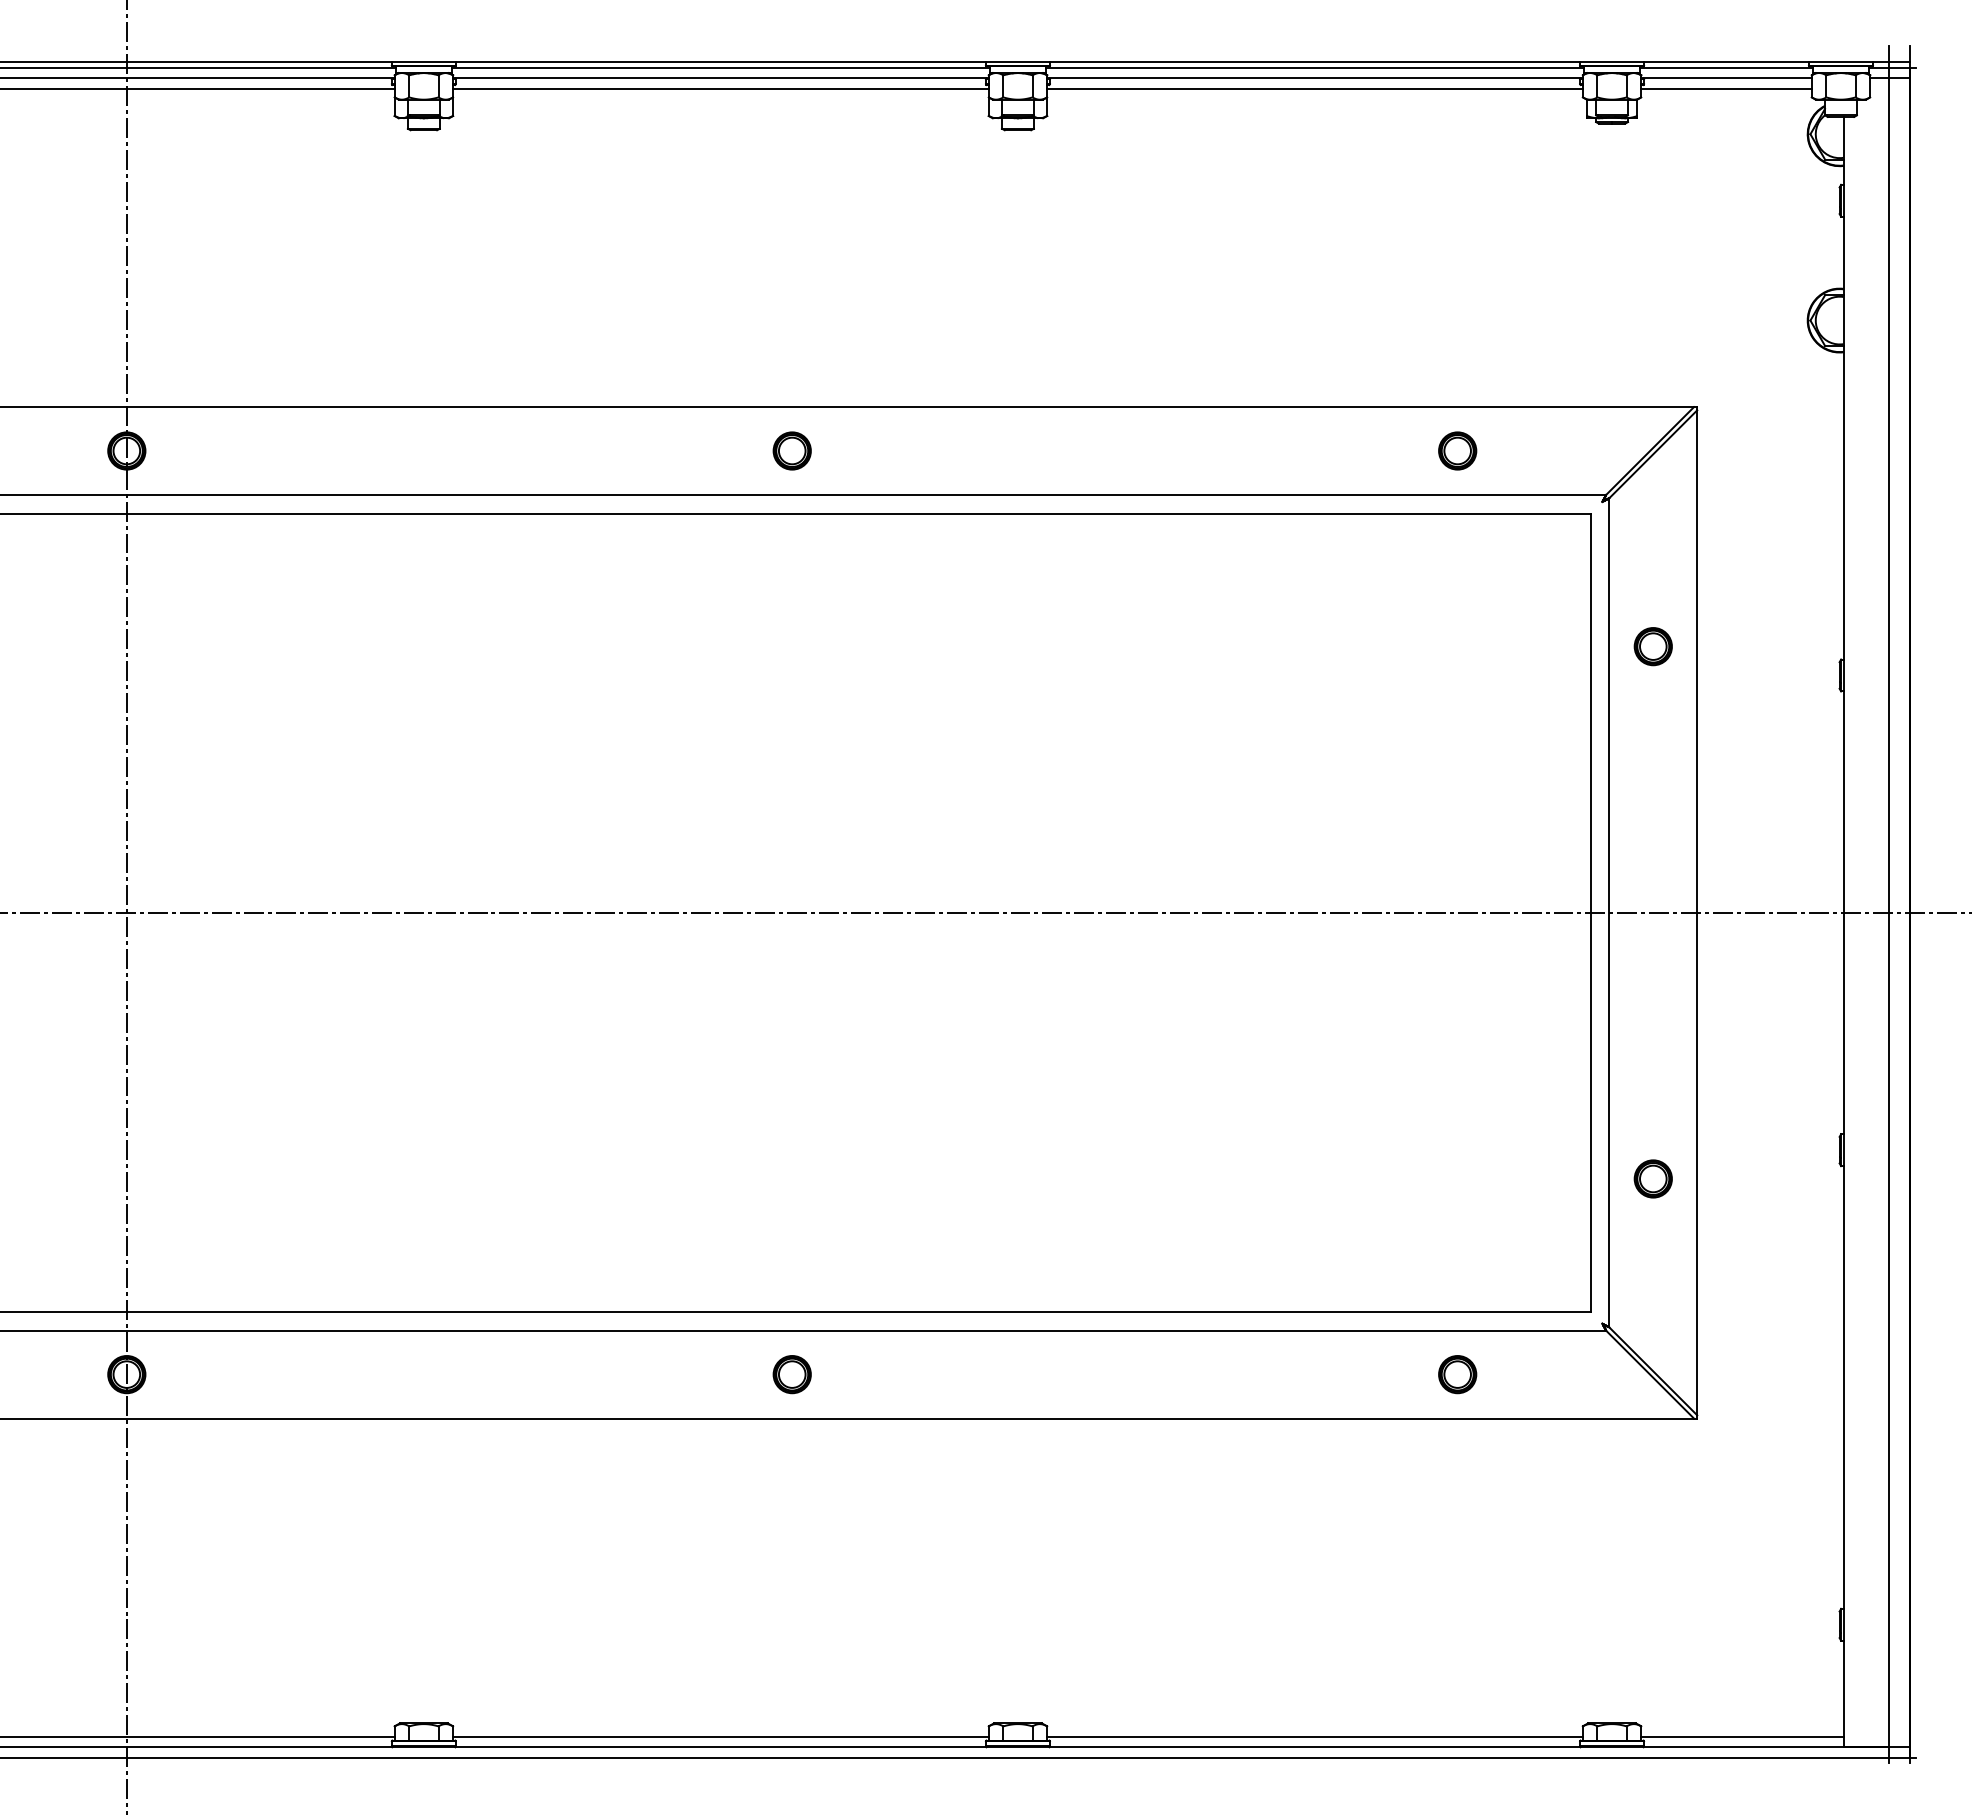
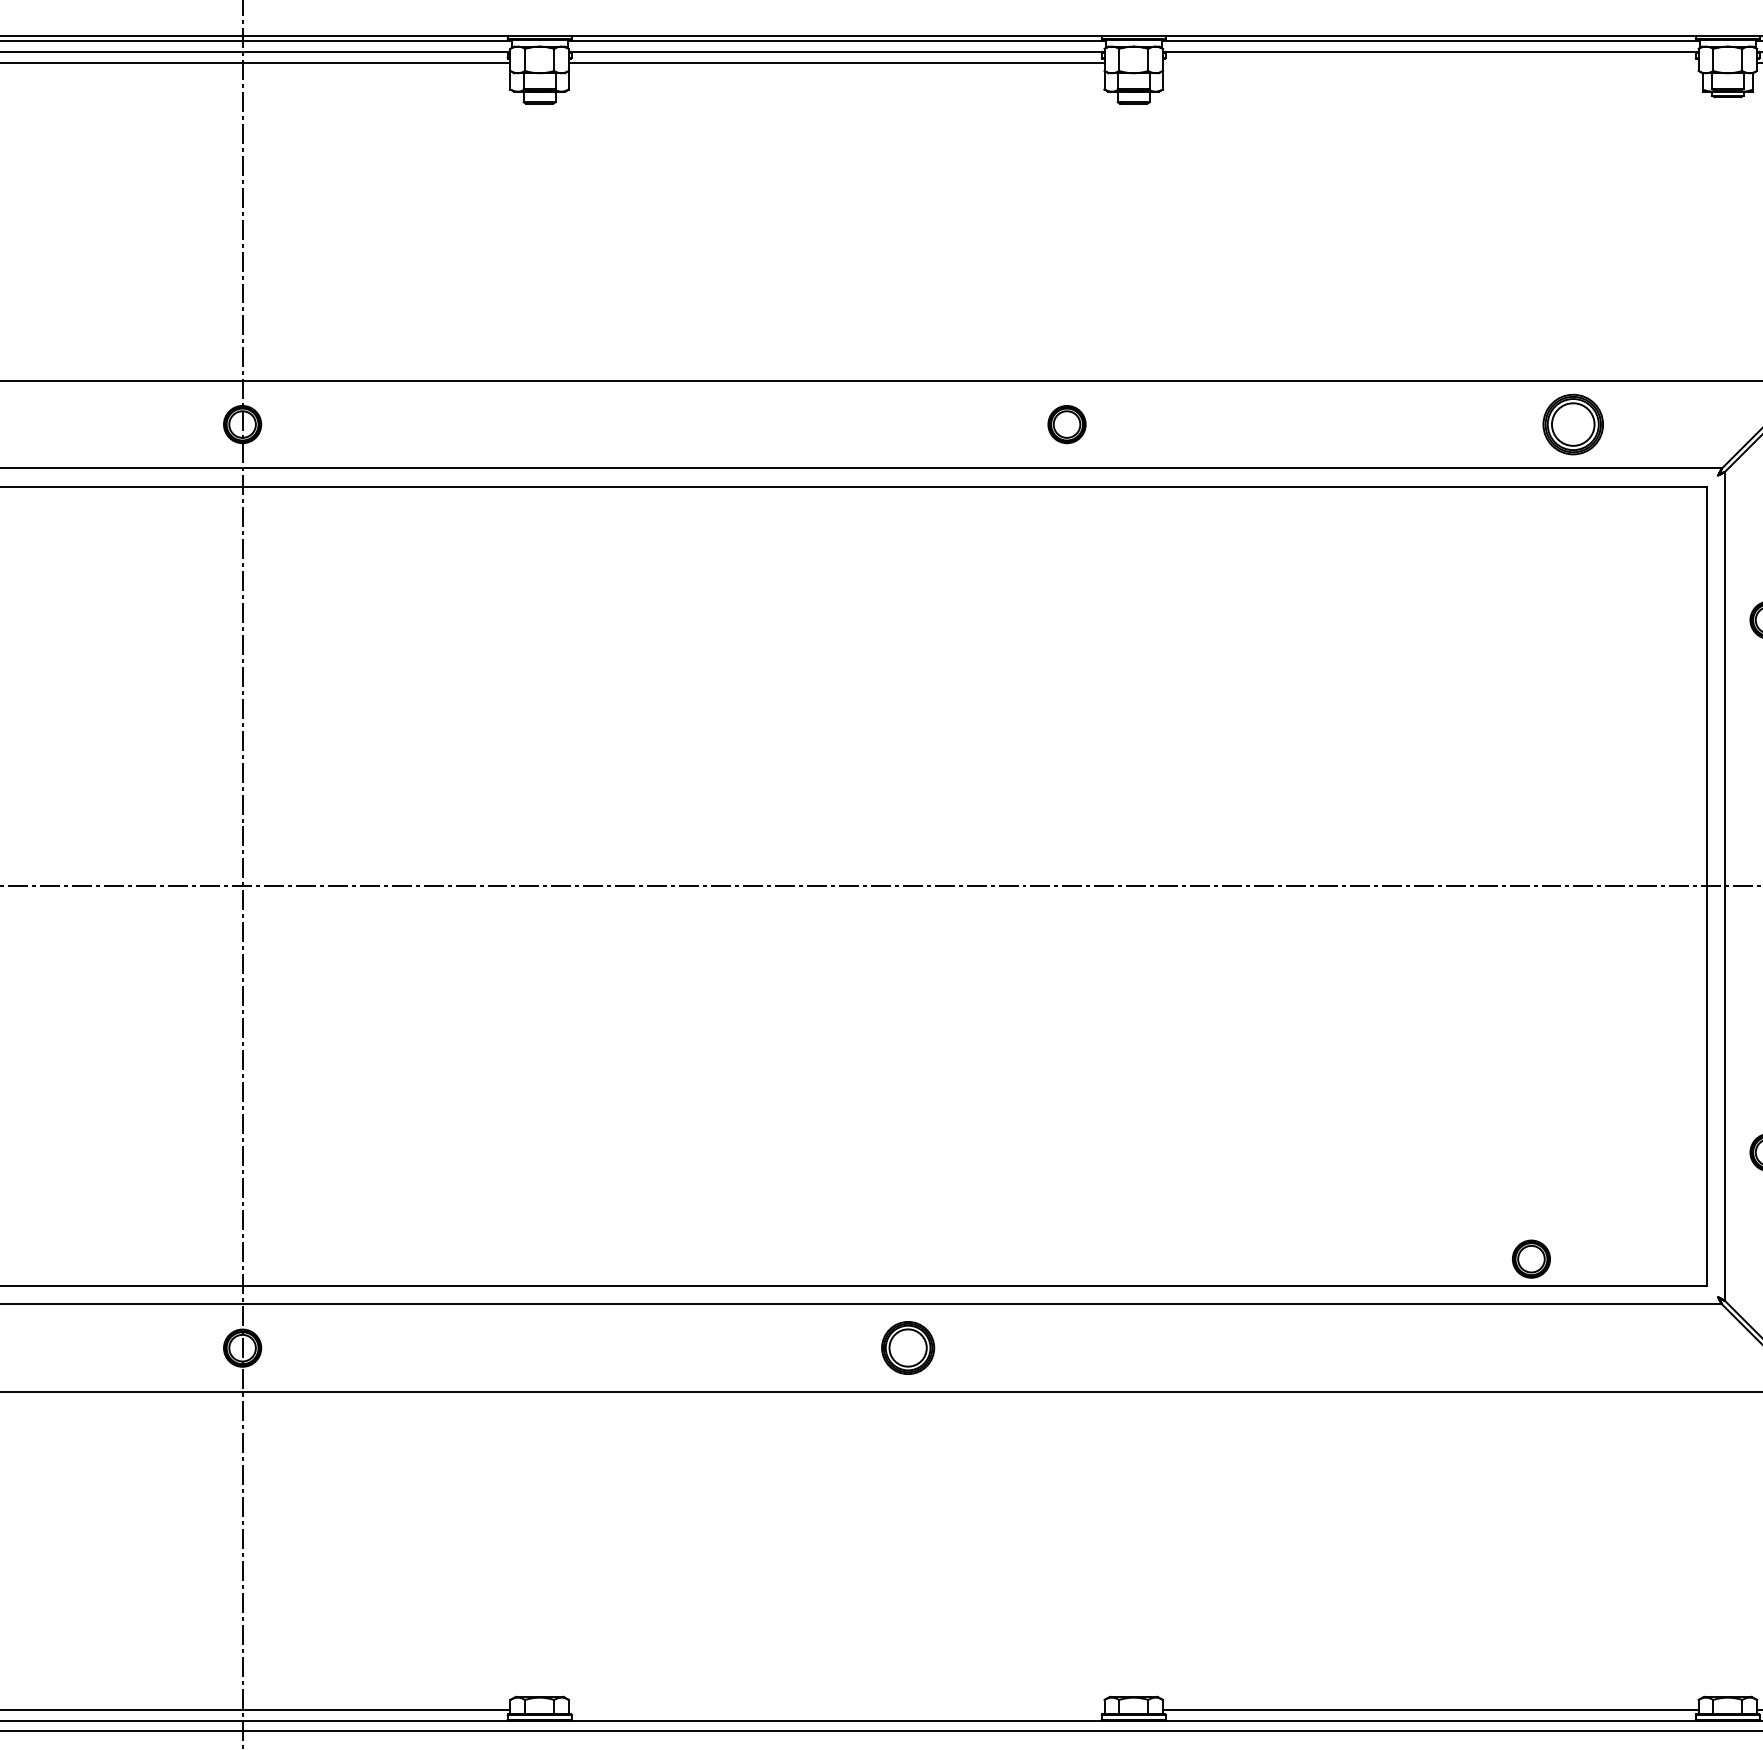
line: (1314, 89) -> (1430, 63), removed
part: (791, 450) -> (1066, 424), moved
part: (1457, 450) -> (1573, 424), size x1.6
part: (791, 1374) -> (907, 1348), size x1.4
part: (1457, 1374) -> (1531, 1259), moved
line: (720, 1736) -> (836, 1710), removed

